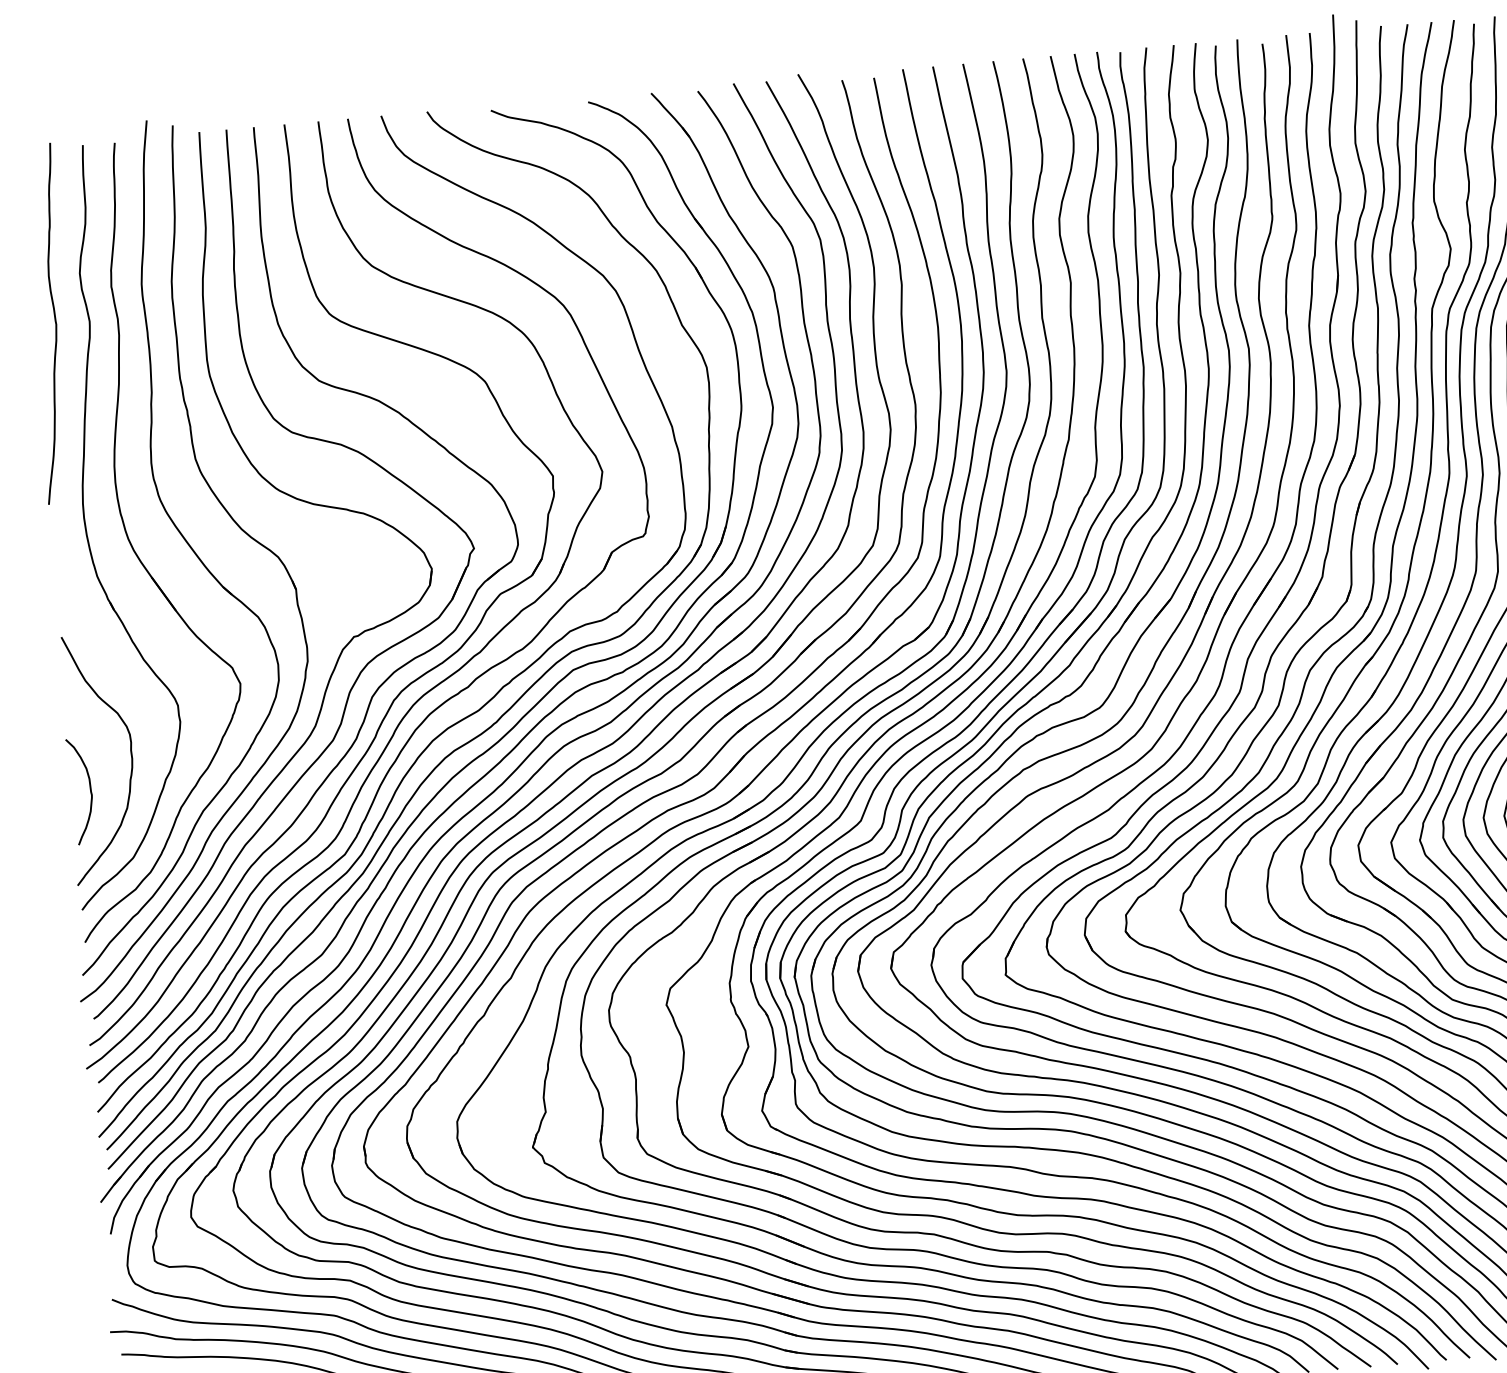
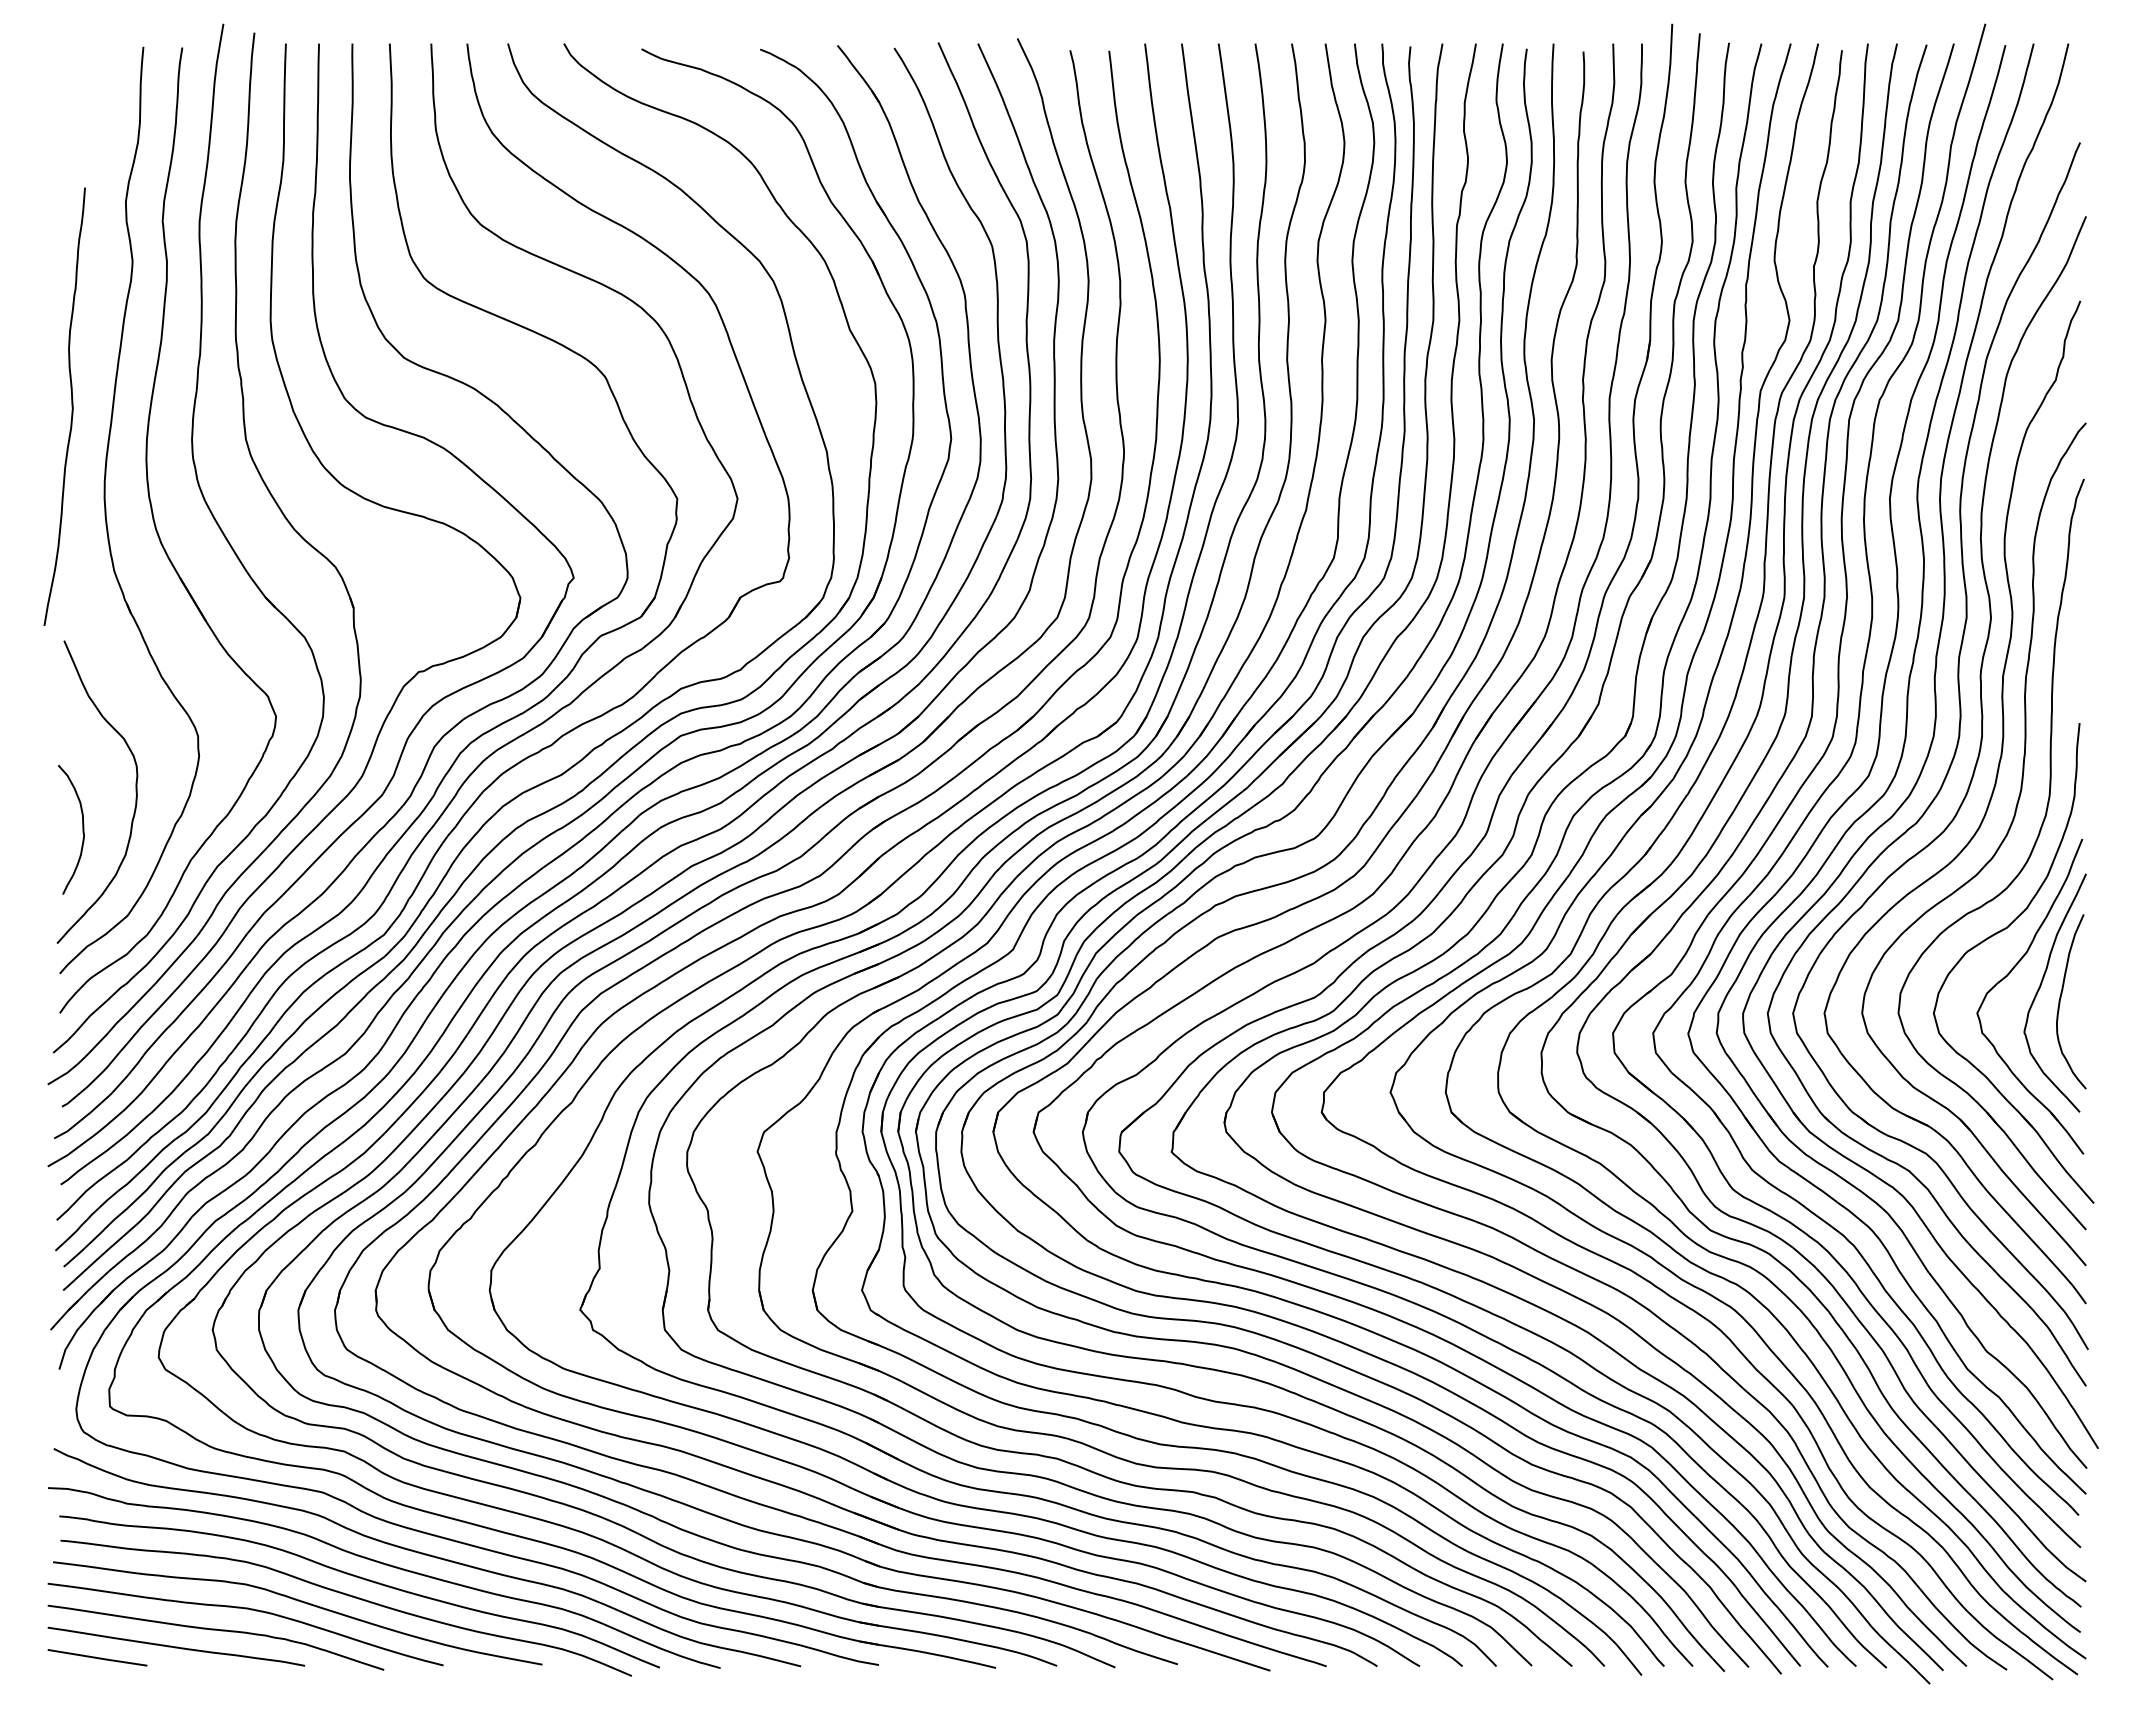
curve: (55, 323) -> (71, 406), moved

